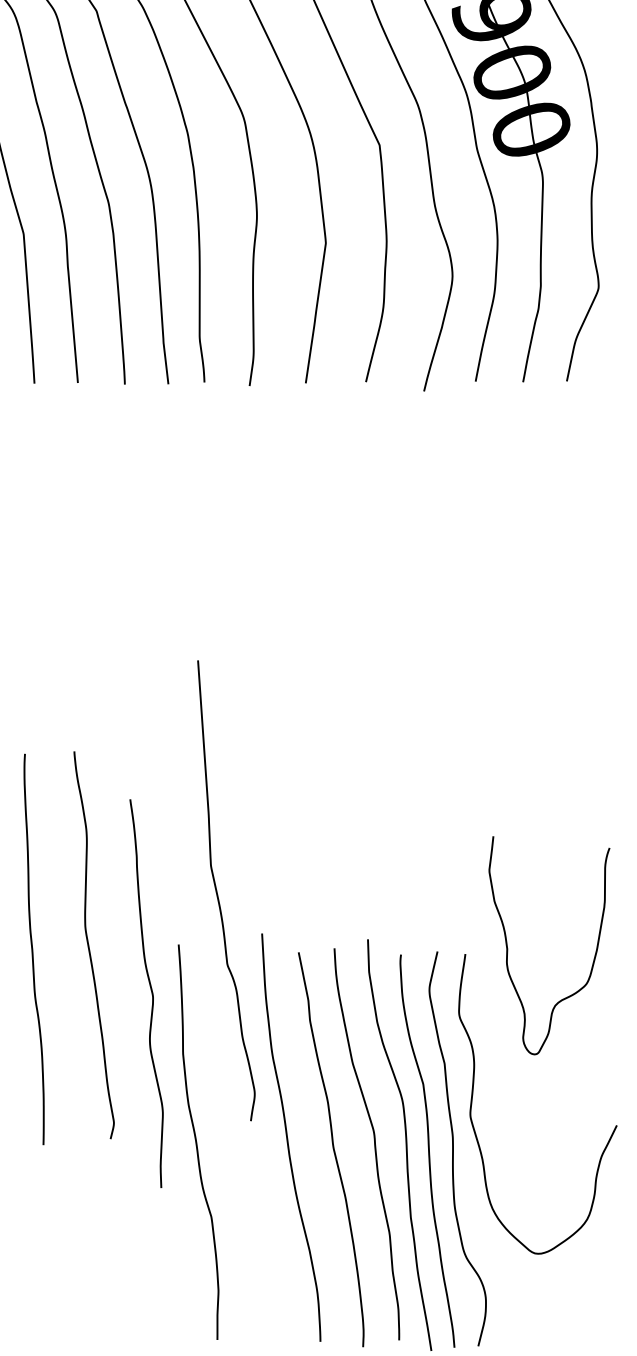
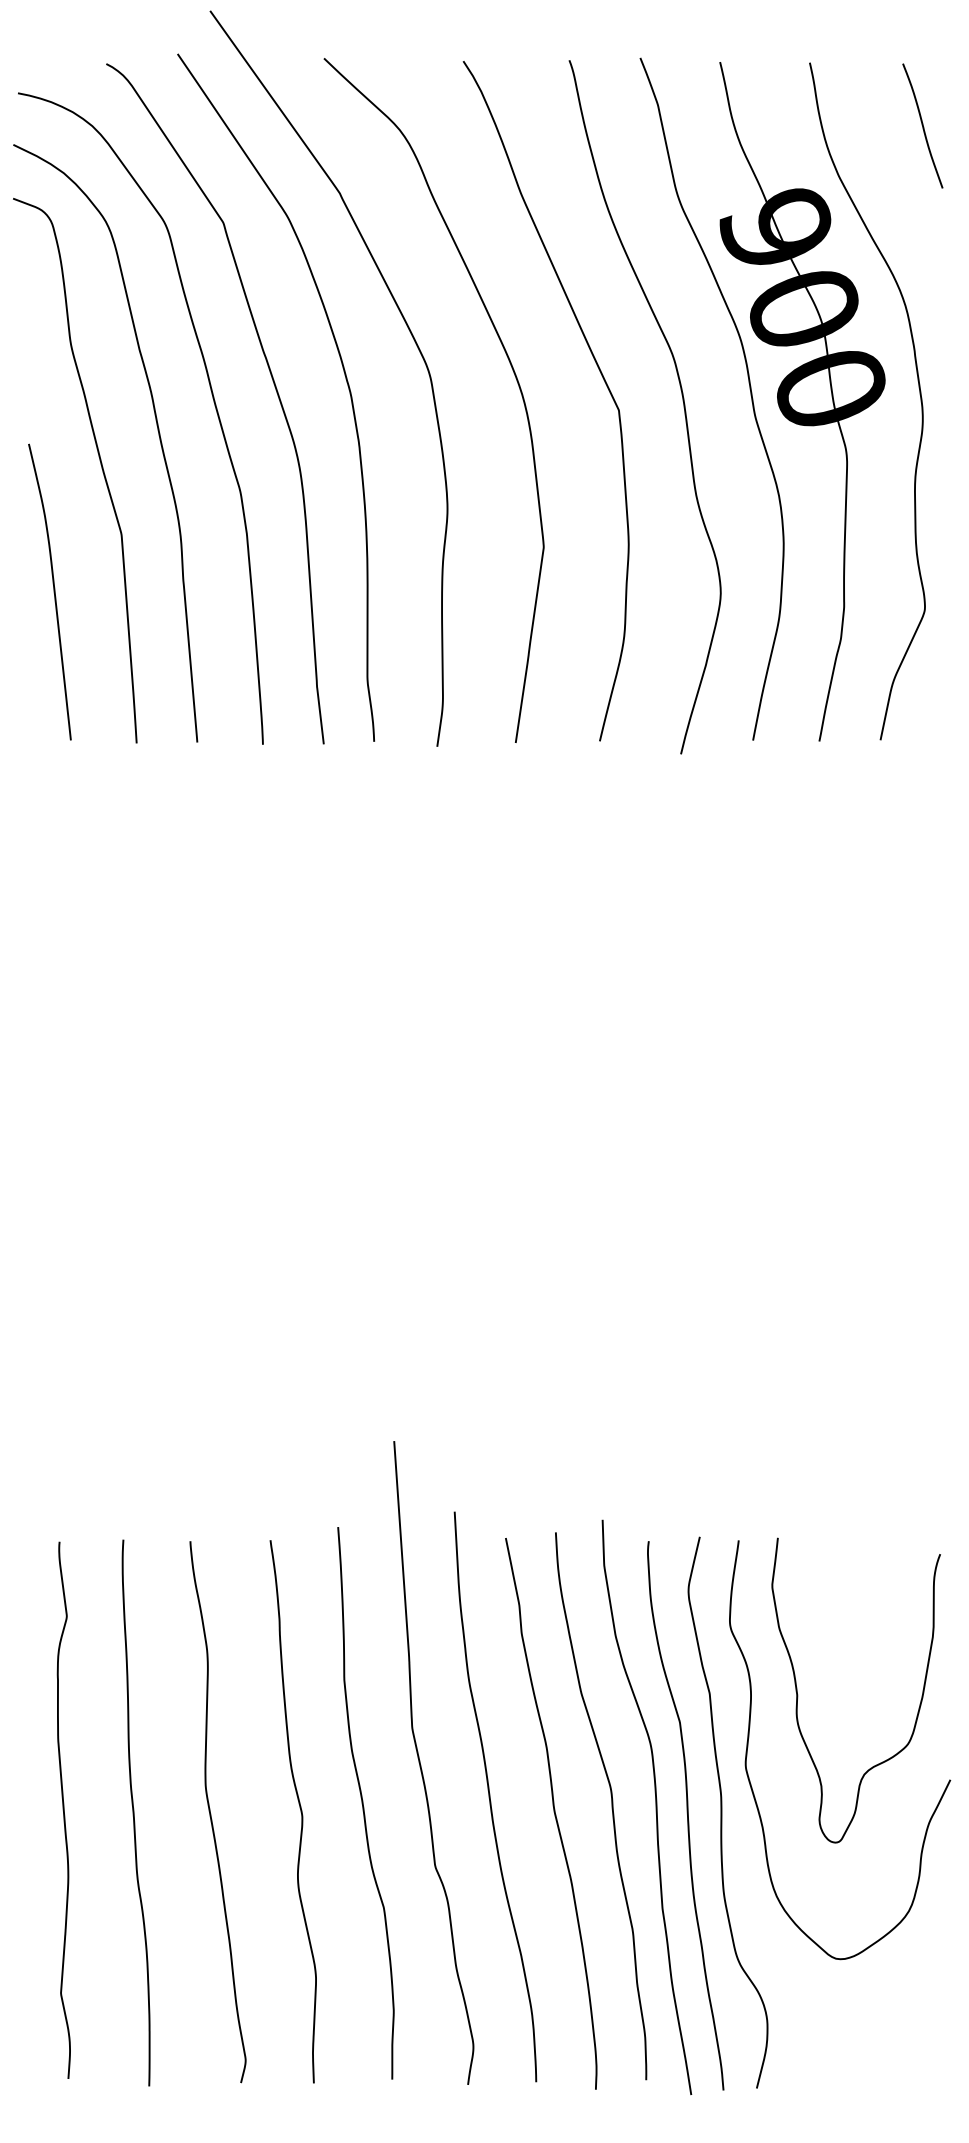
curve: (217, 892) -> (421, 1765), moved
curve: (89, 946) -> (211, 1813), moved
curve: (508, 948) -> (798, 1694), moved
curve: (32, 949) -> (134, 1812), moved
curve: (151, 991) -> (299, 1808), moved

